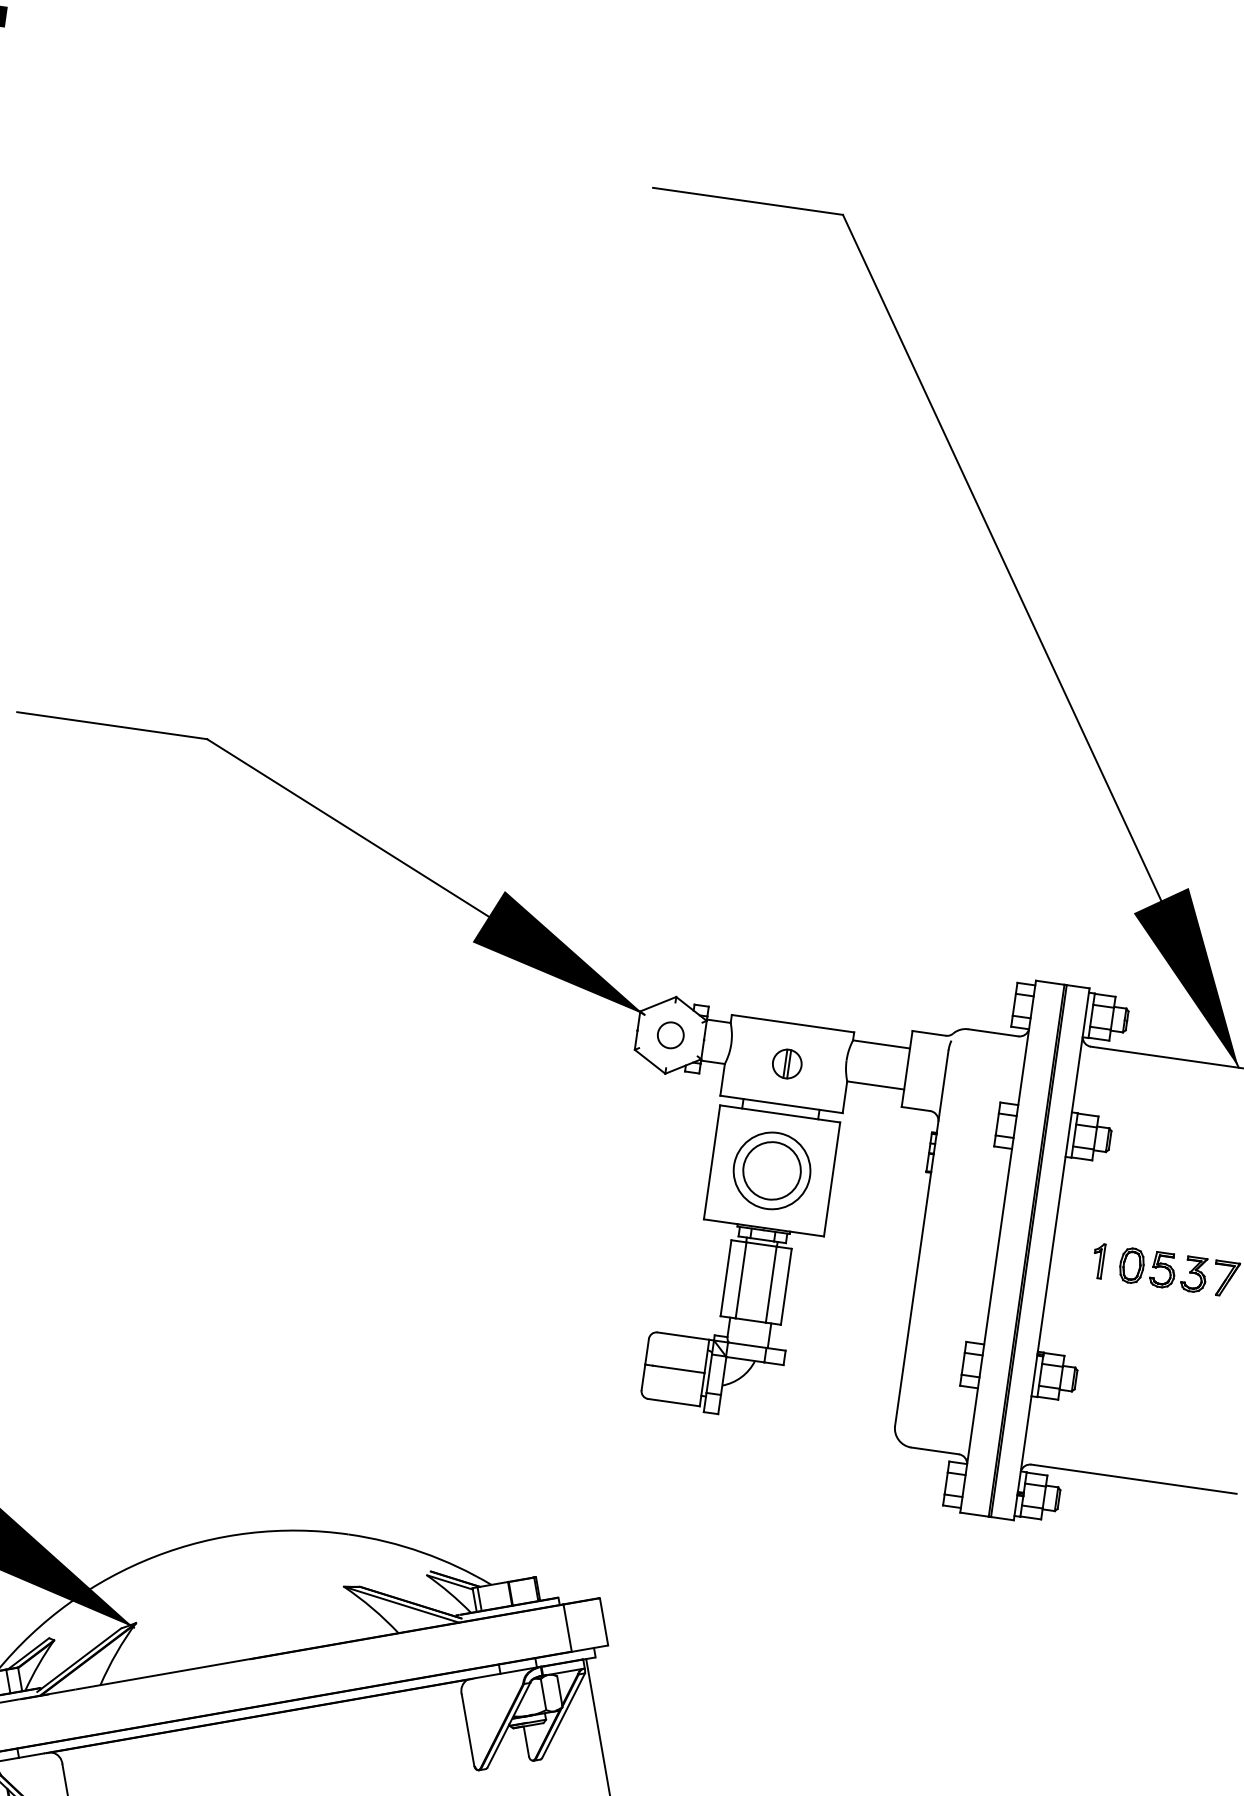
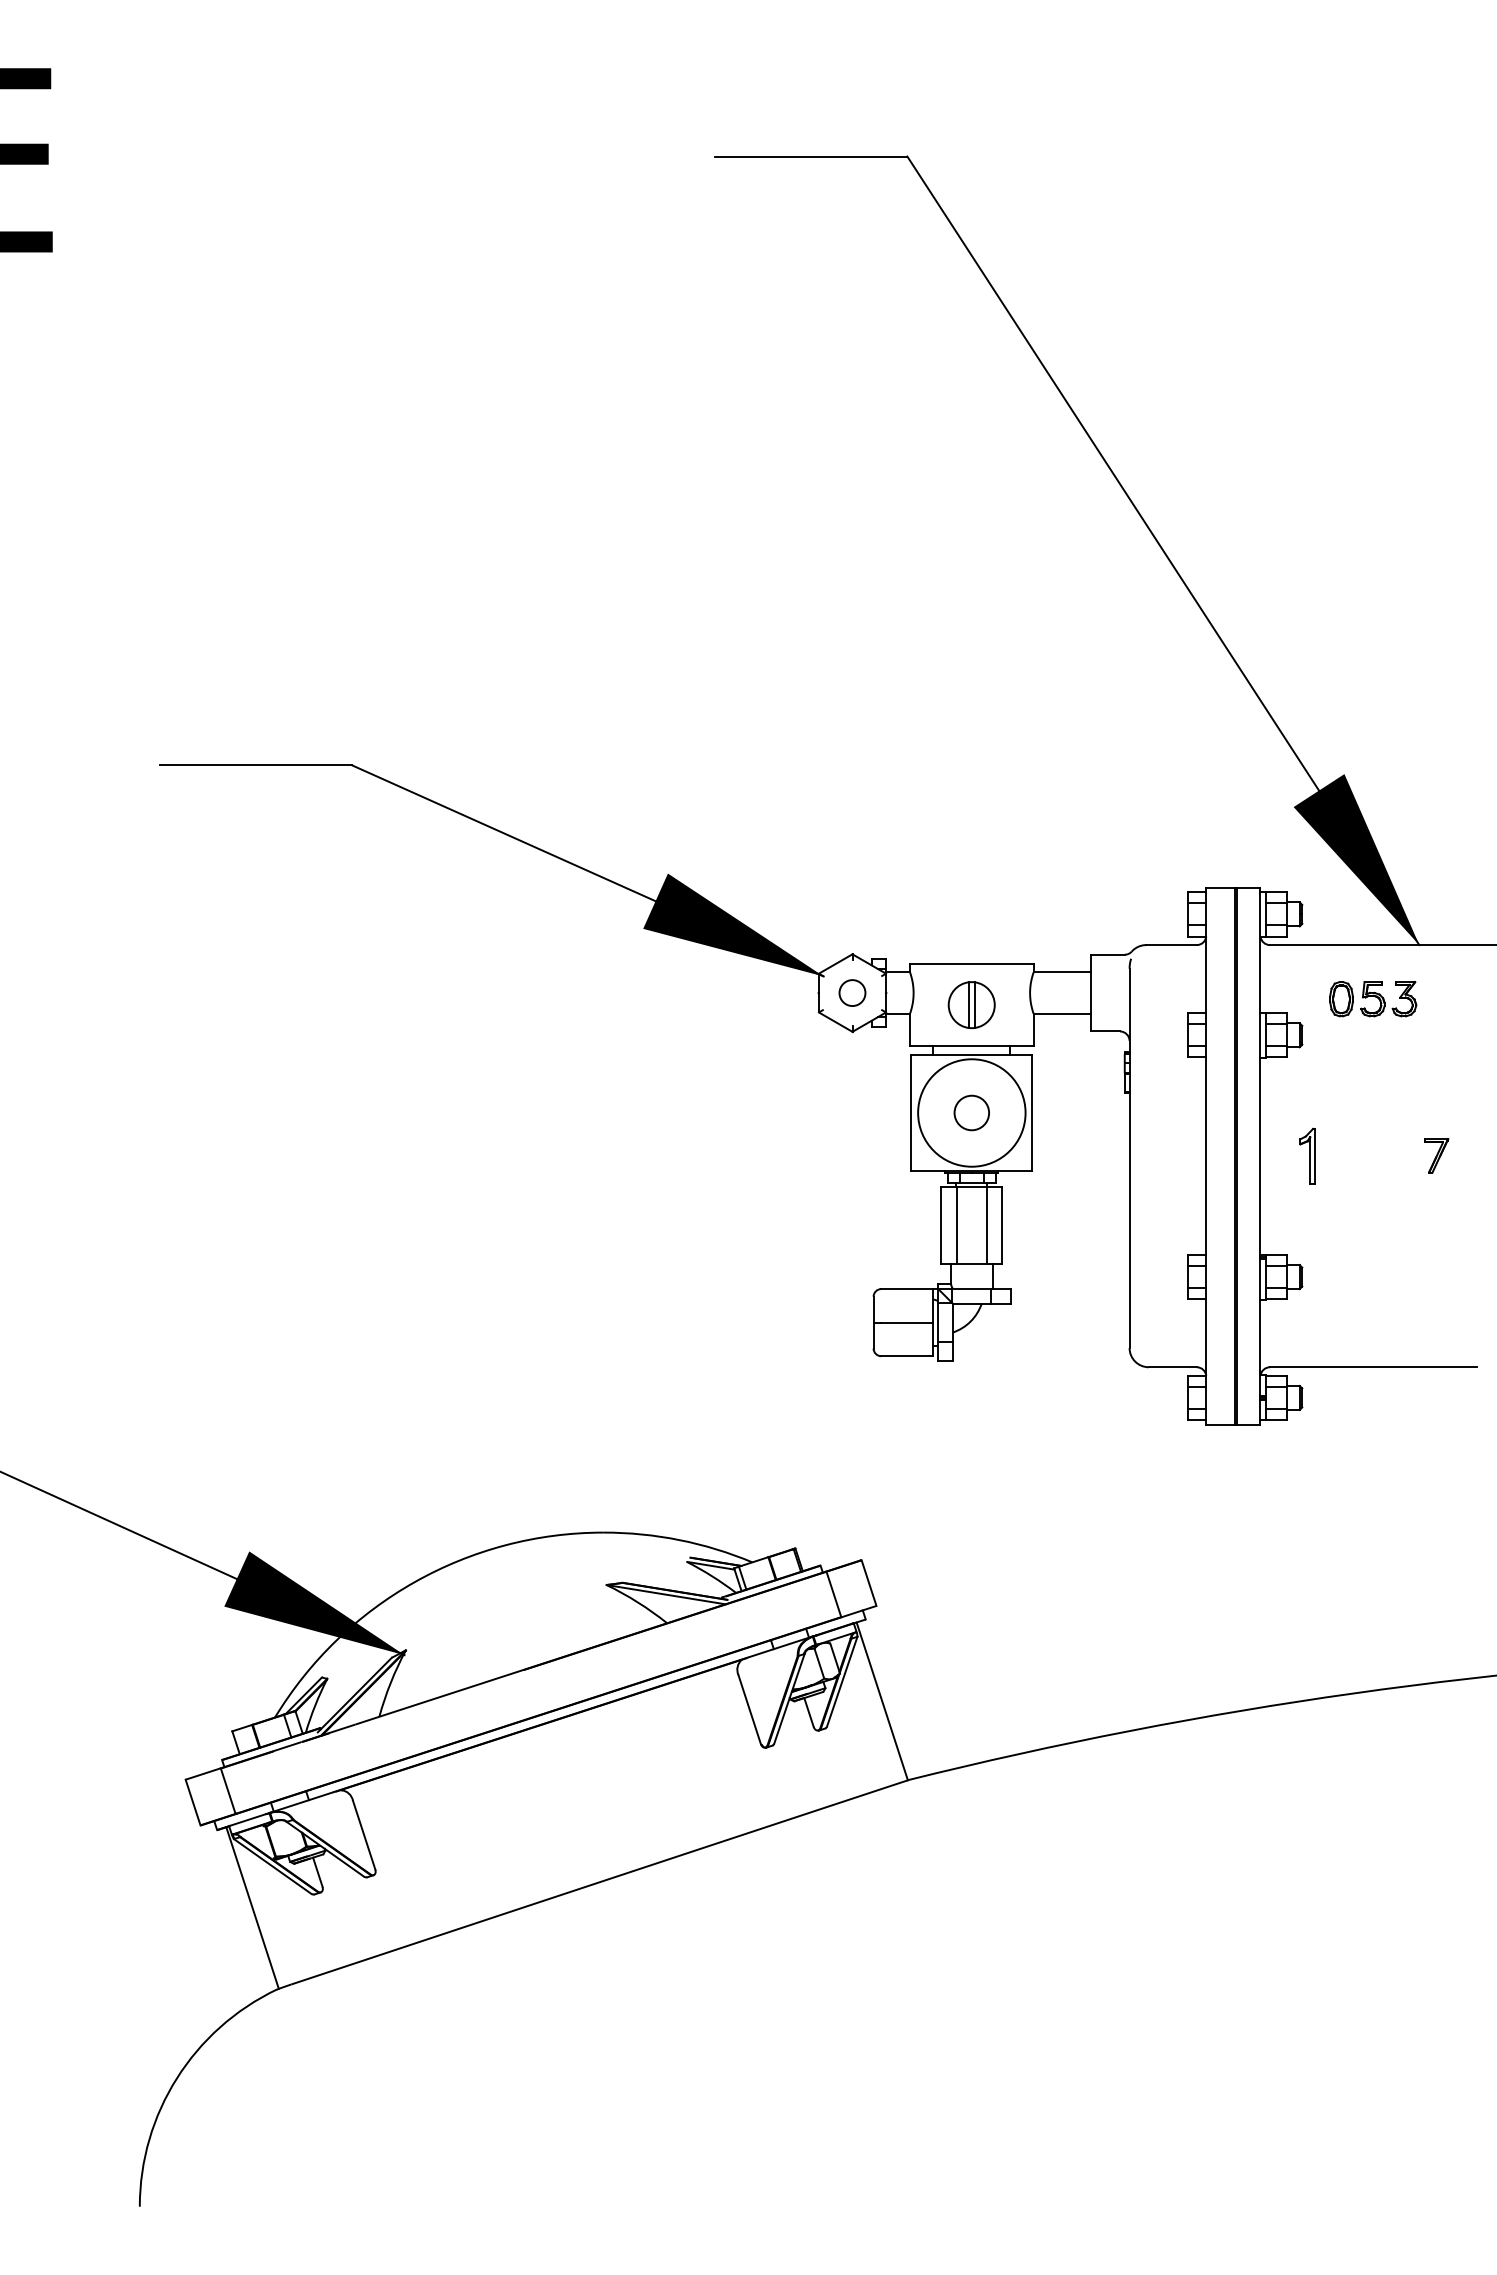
part: (787, 1063) -> (971, 1004), size x1.6
circle: (771, 1170) -> (971, 1112), size x0.6
circle: (771, 1170) -> (971, 1112), size x1.4
part: (1098, 1260) -> (1307, 1155), size x1.6
part: (1163, 1270) -> (1373, 999), moved

